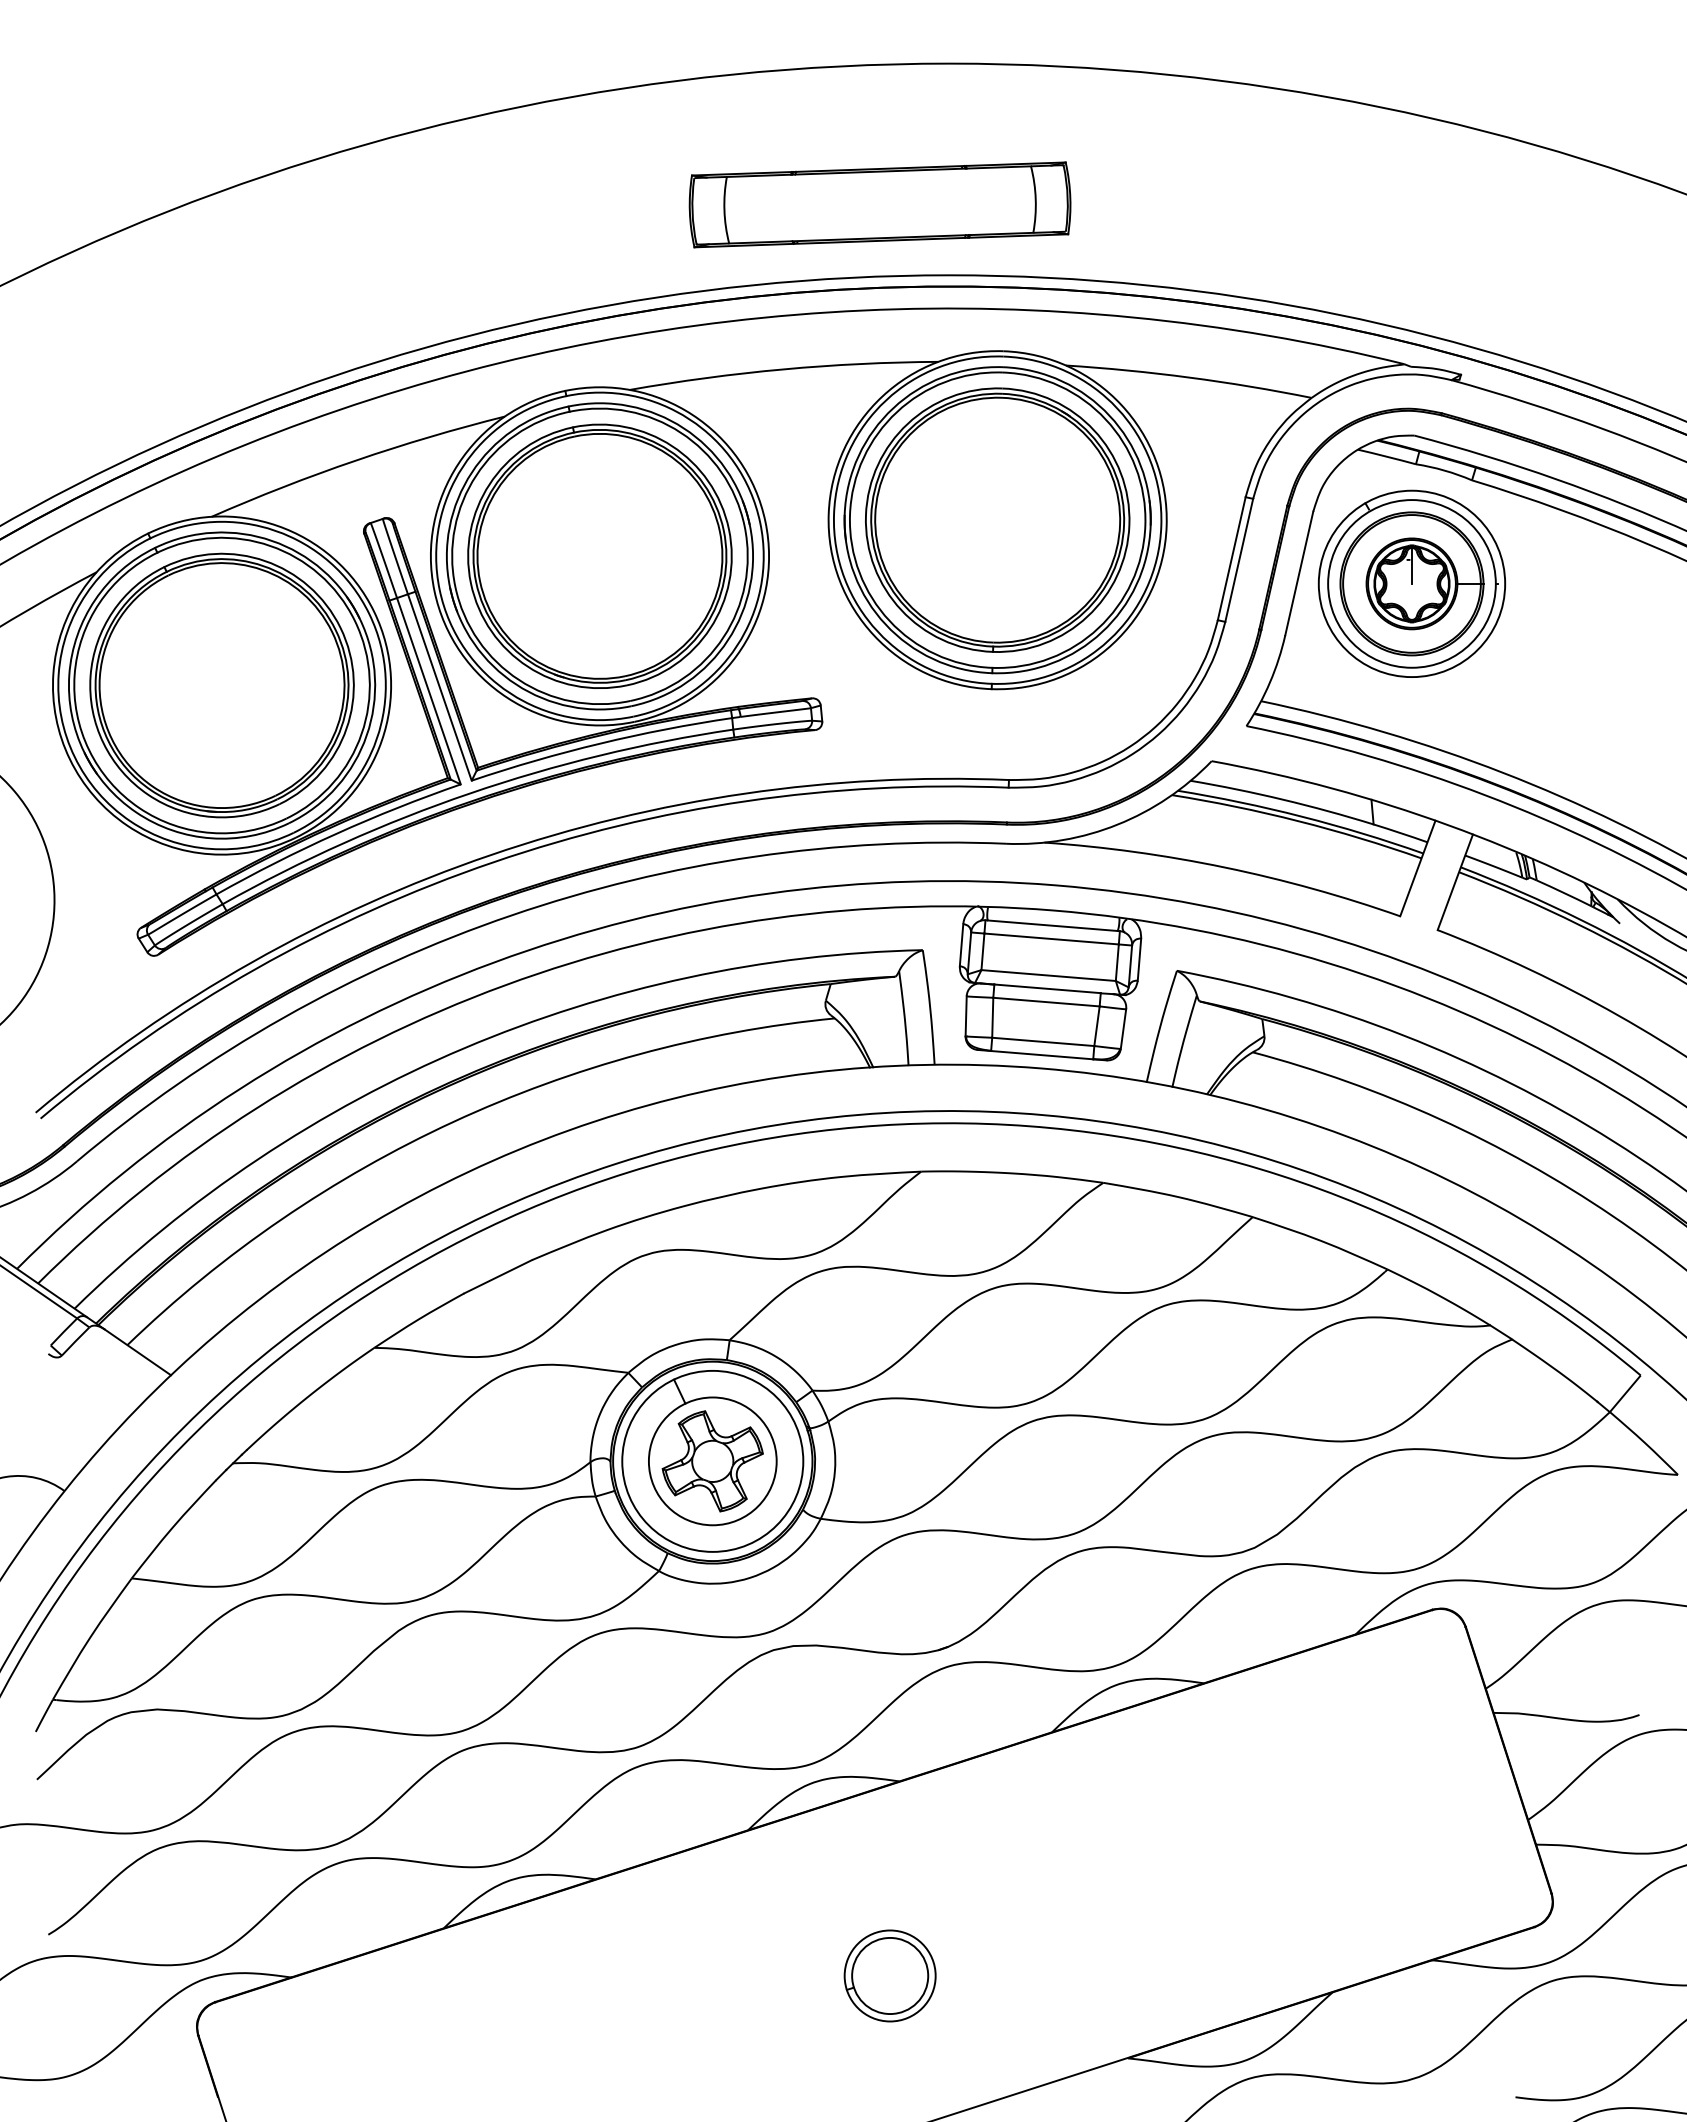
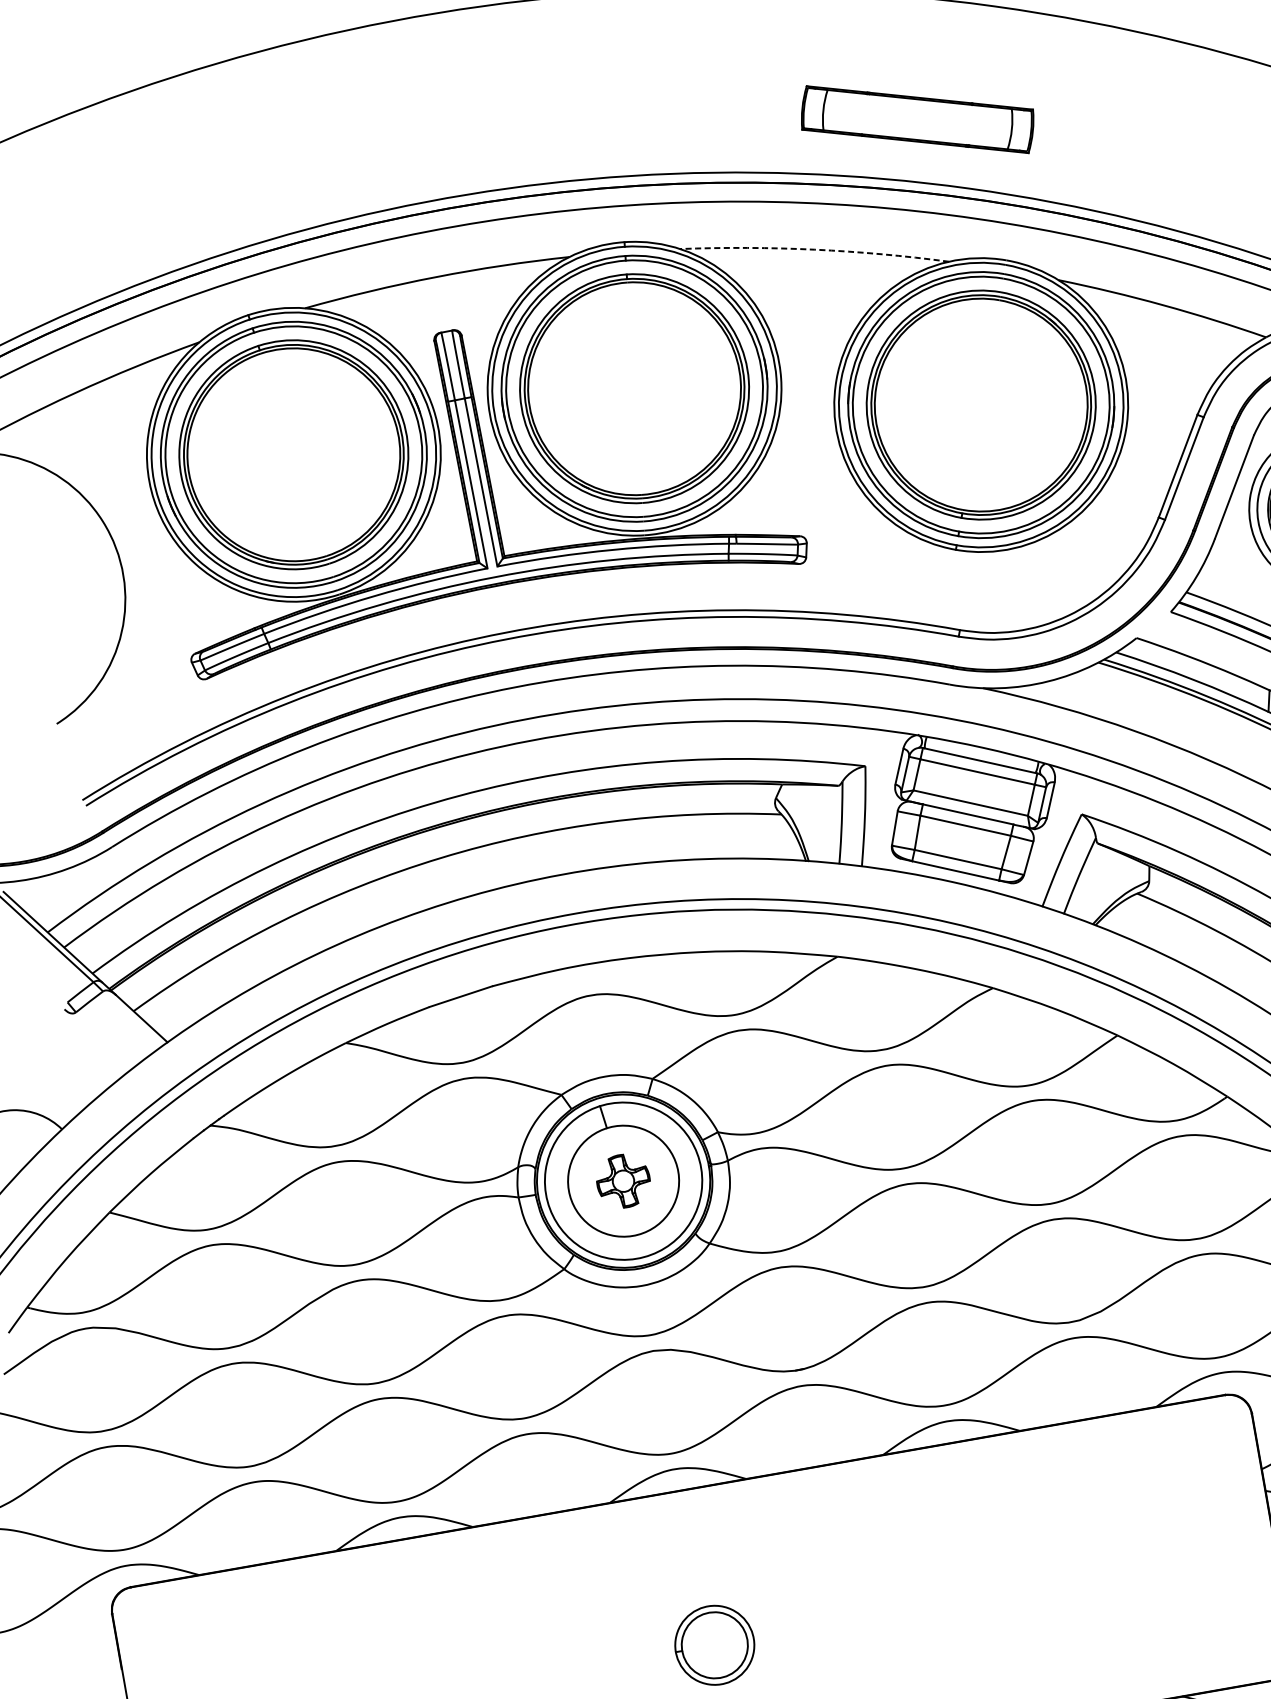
part: (879, 204) -> (917, 119), size x0.7
arc: (783, 369) -> (814, 249), solid -> dashed
part: (712, 1461) -> (623, 1181), size x0.6

